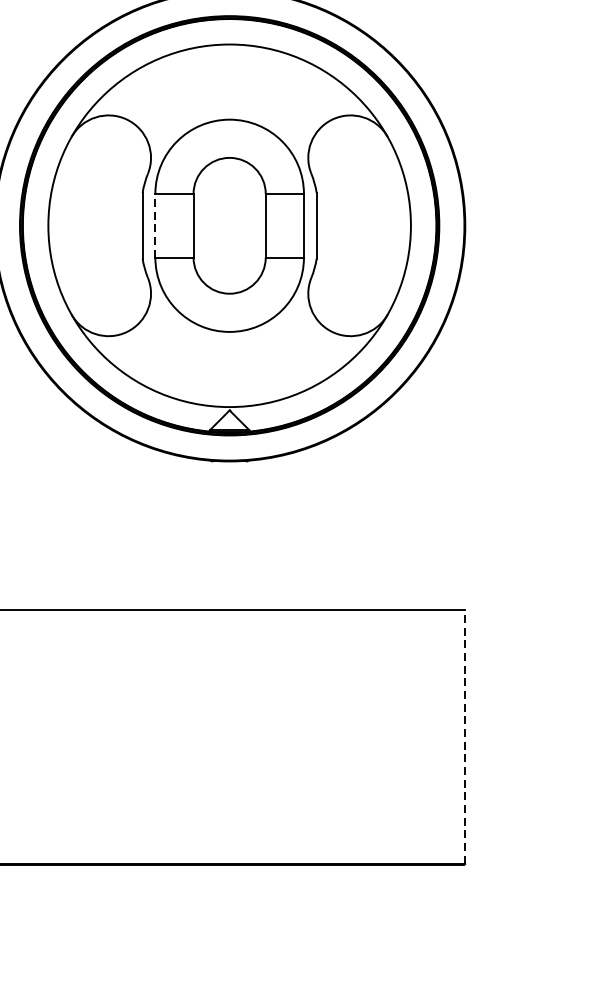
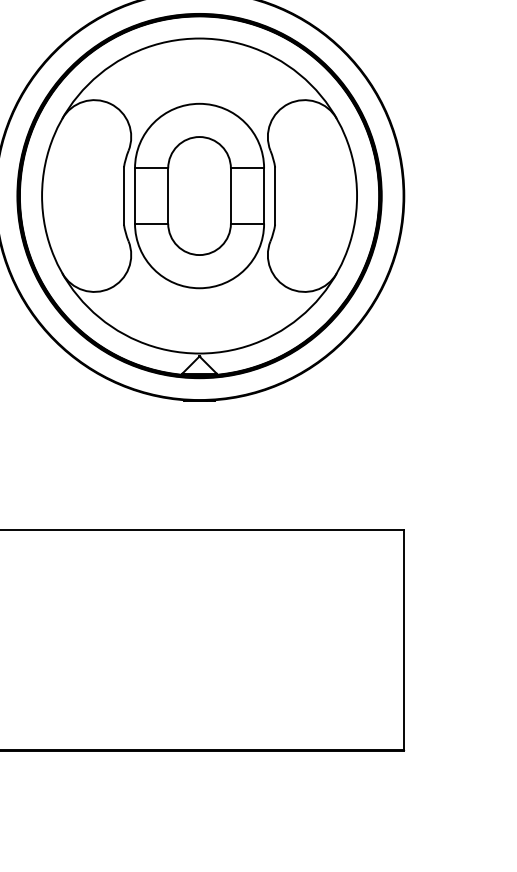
line: (155, 226) -> (135, 196), dashed -> solid
line: (465, 736) -> (404, 639), dashed -> solid

